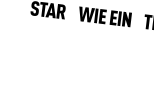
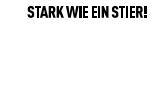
fill: (70, 12) -> (59, 11), added
fill: (138, 20) -> (114, 11), added

